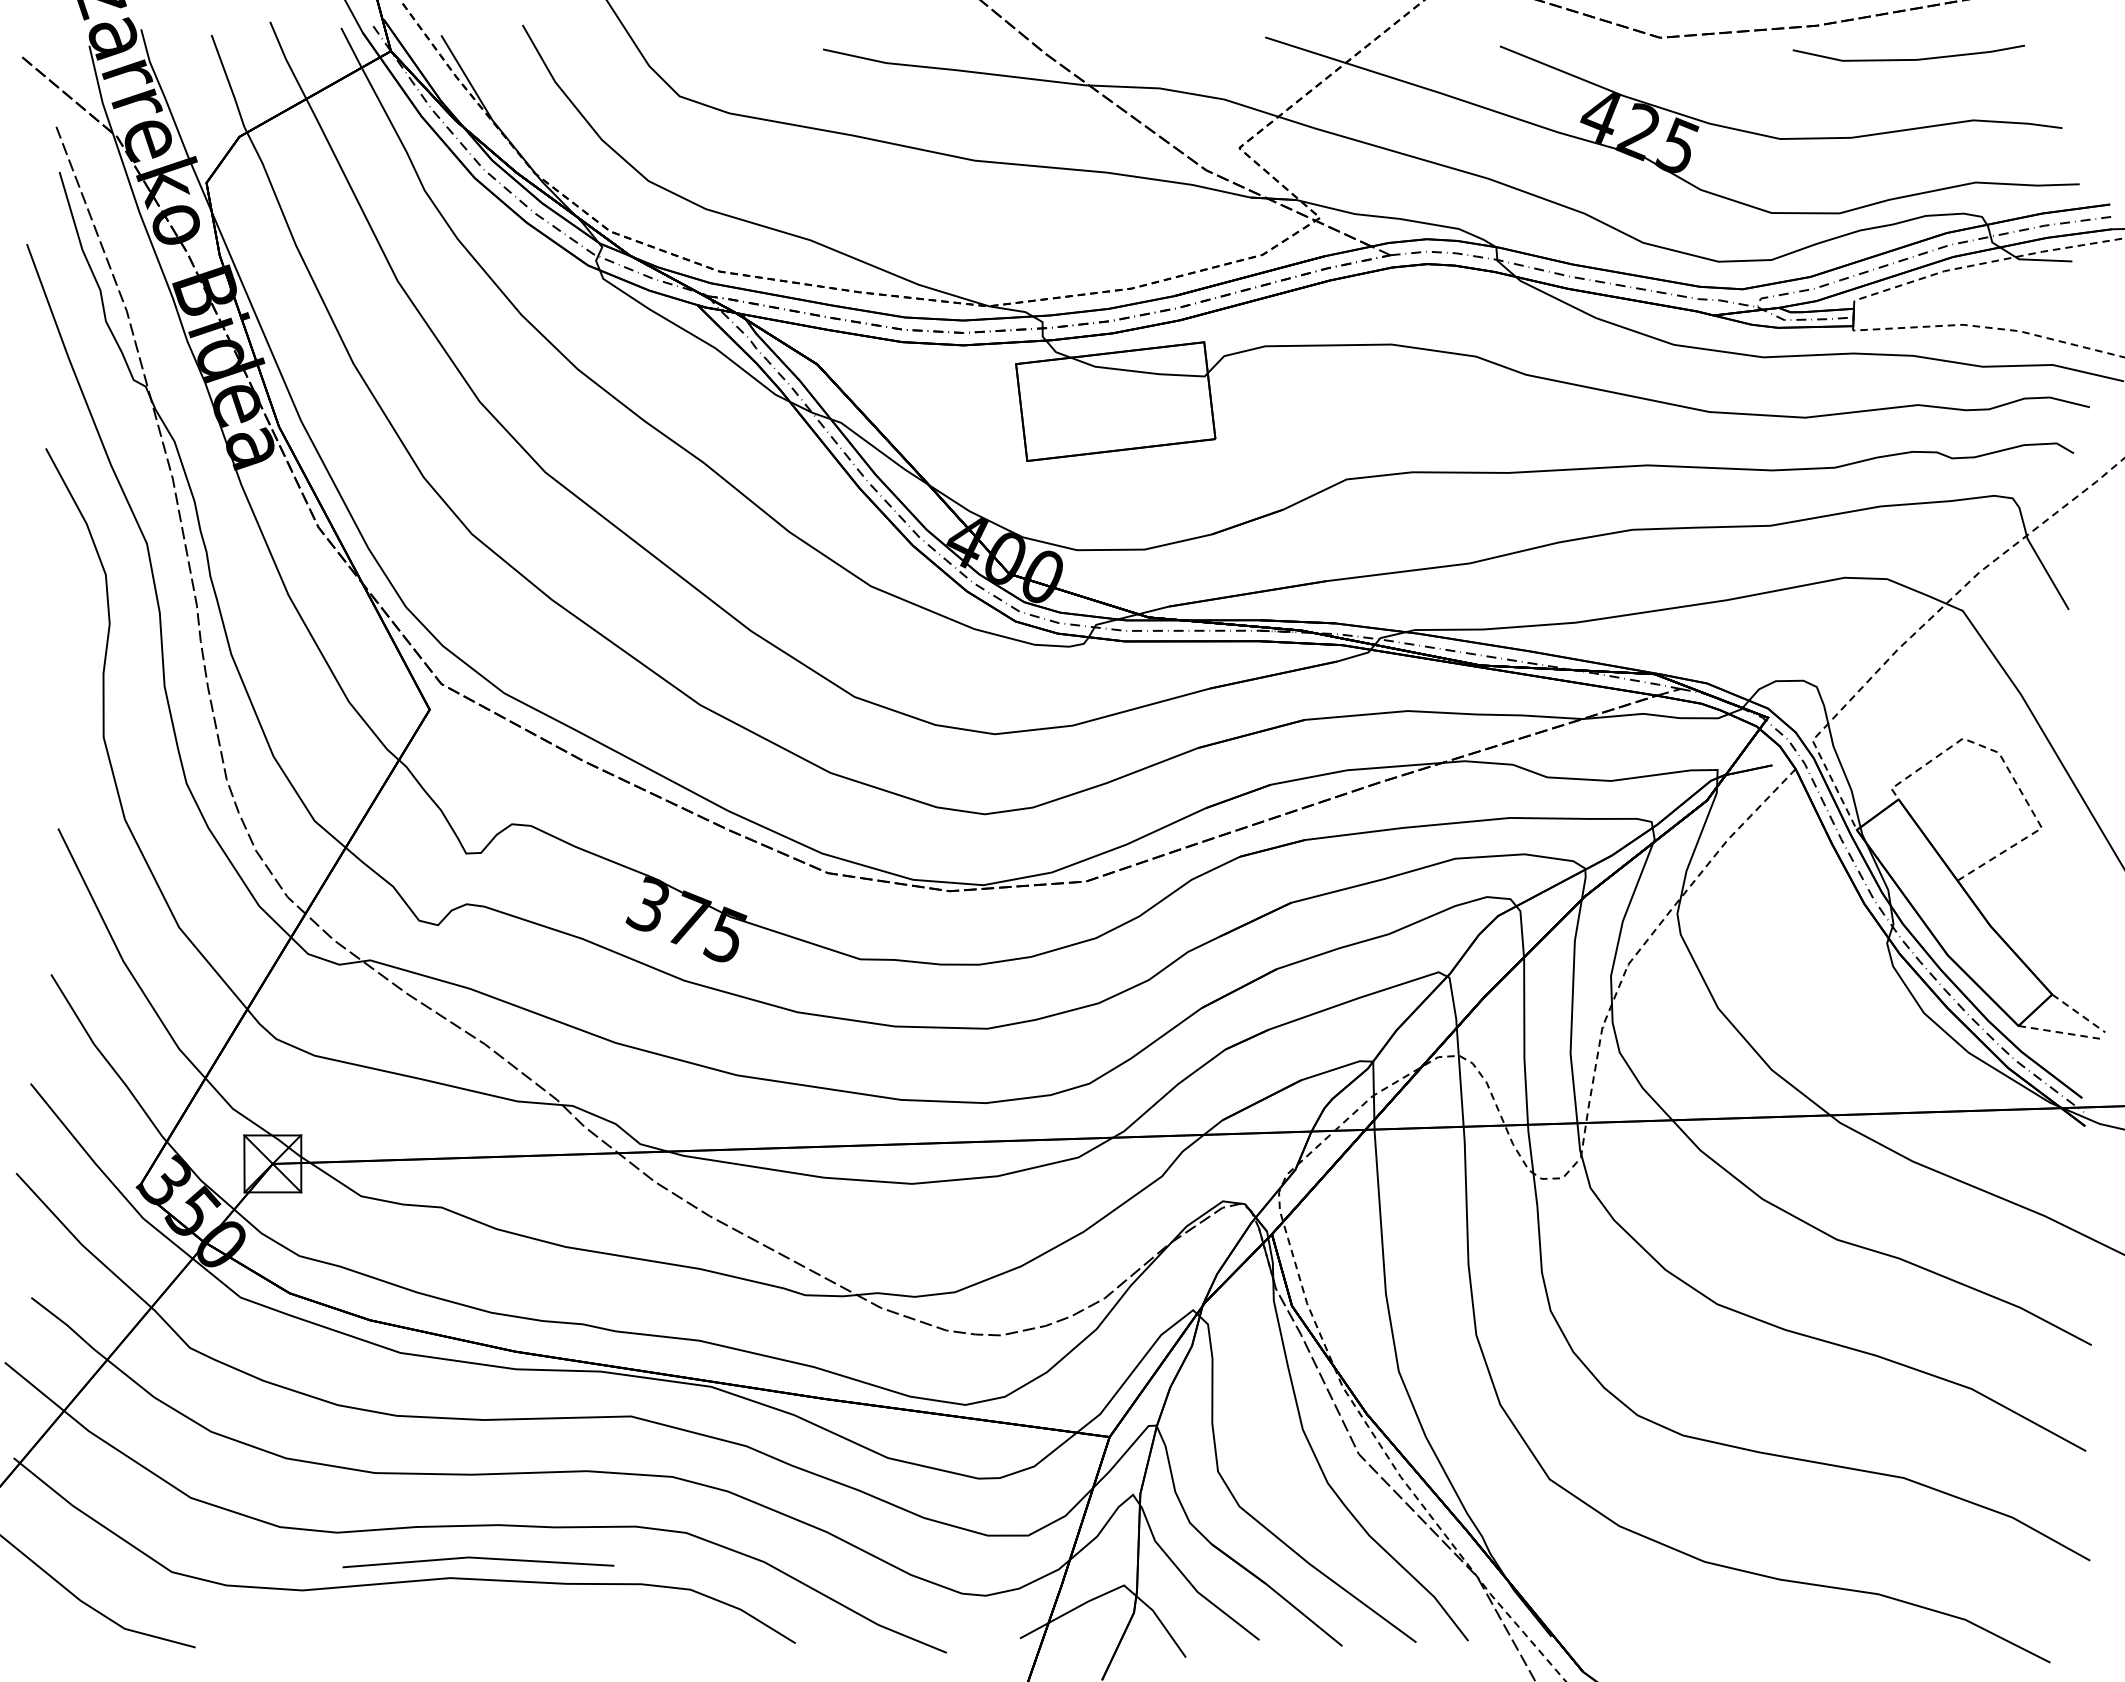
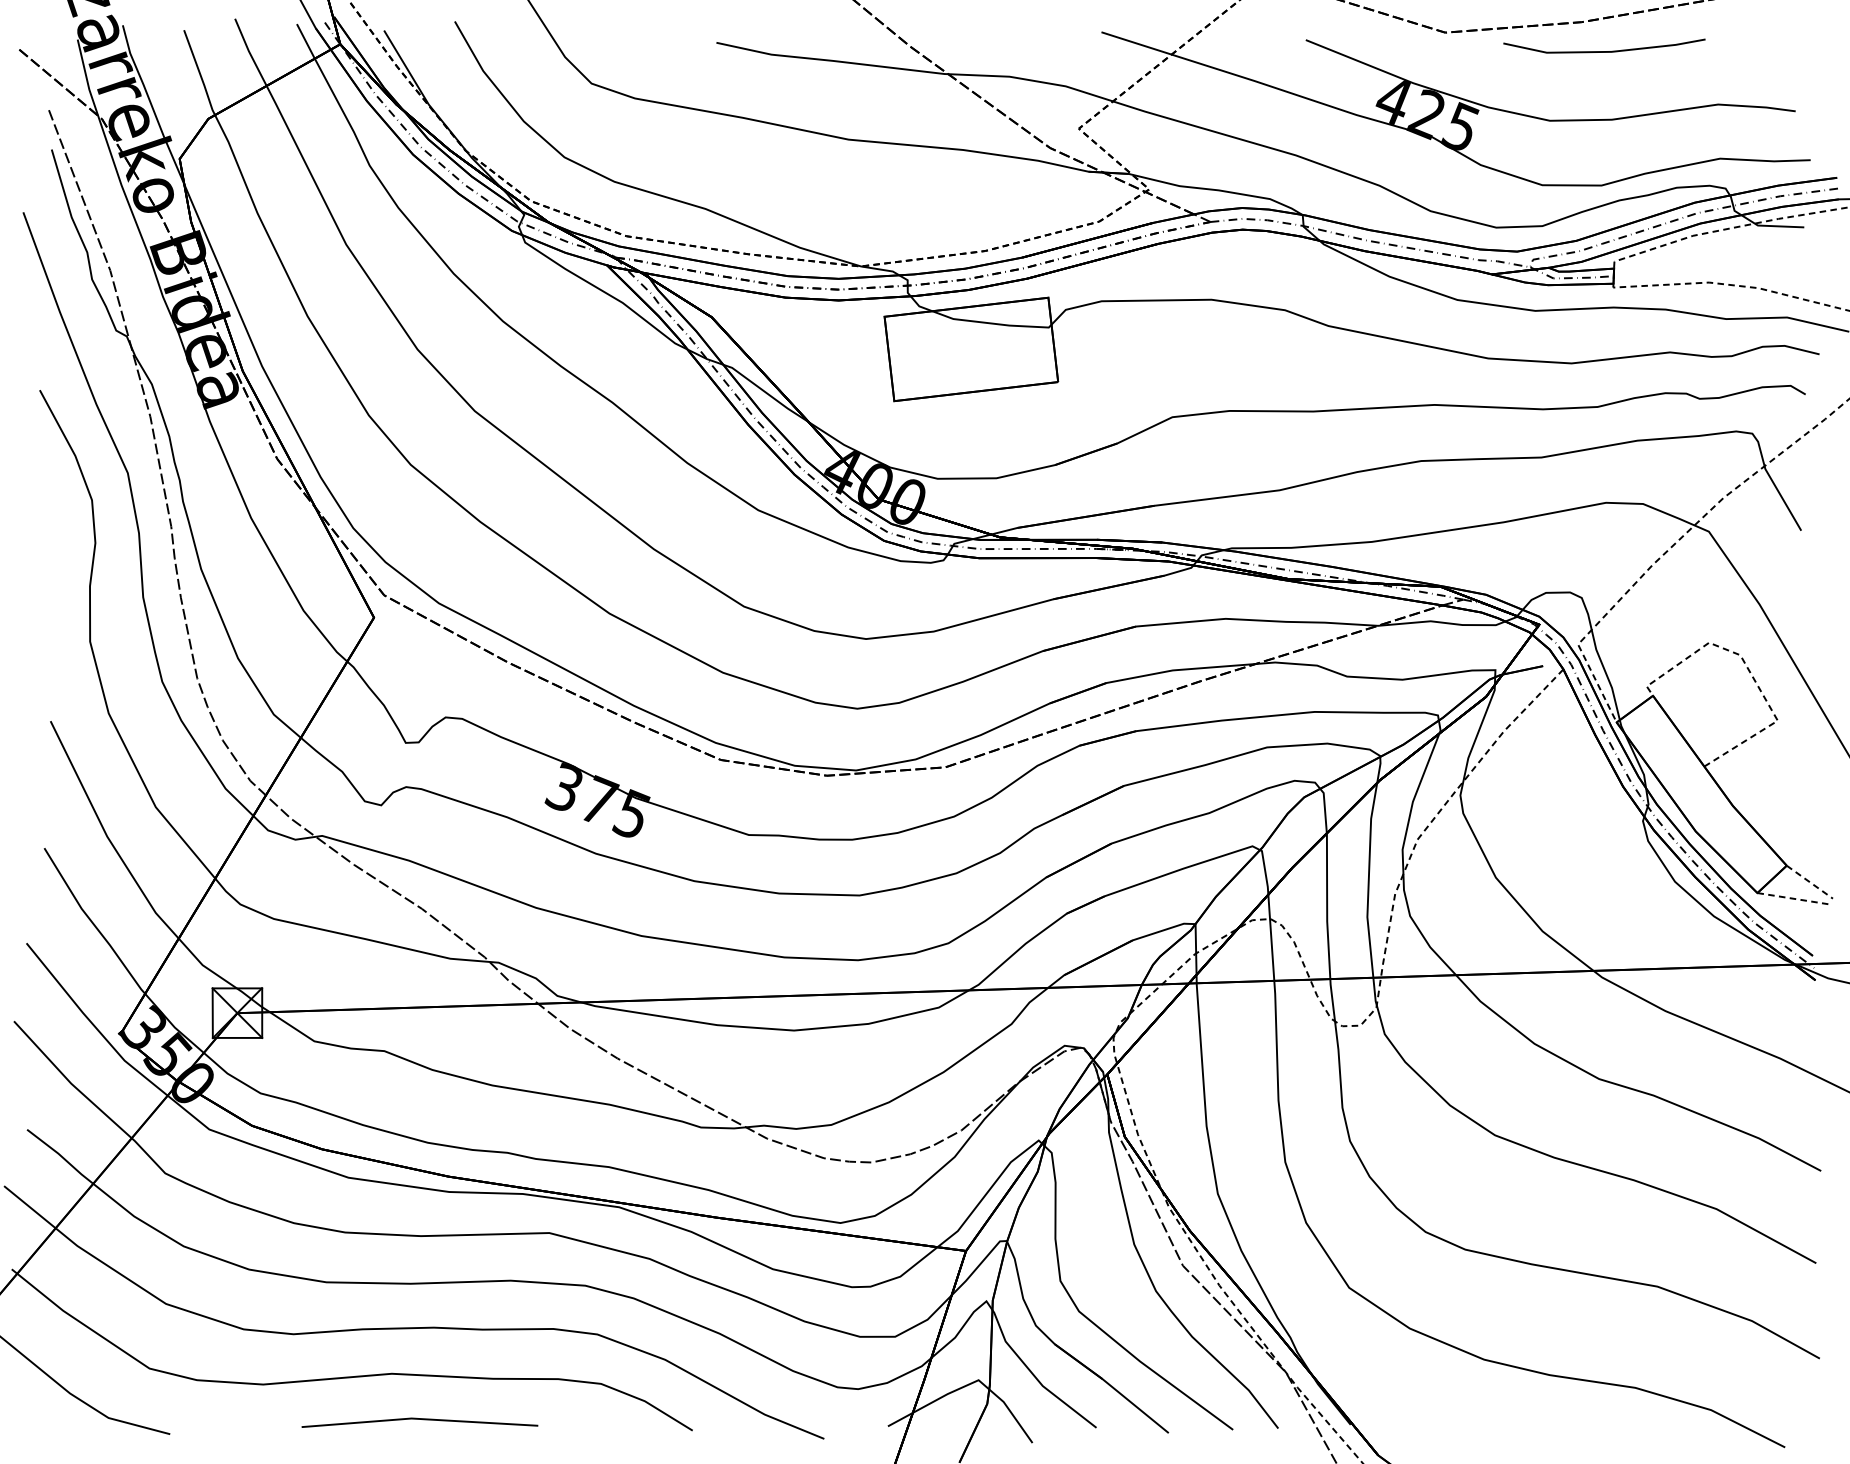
line: (1908, 59) -> (1604, 51), moved
line: (478, 1558) -> (419, 1419), moved

